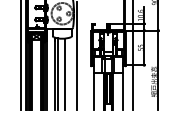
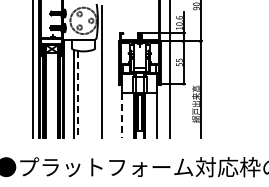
line: (58, 73) -> (78, 94), solid -> dashed
line: (65, 73) -> (87, 94), removed
line: (94, 91) -> (122, 116), solid -> dashed

